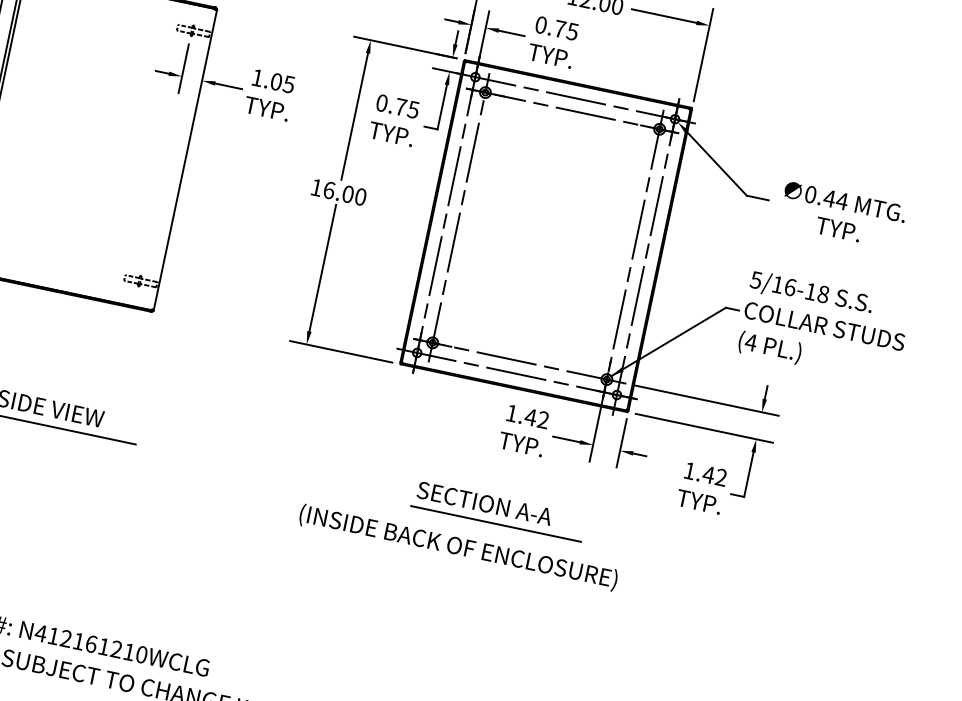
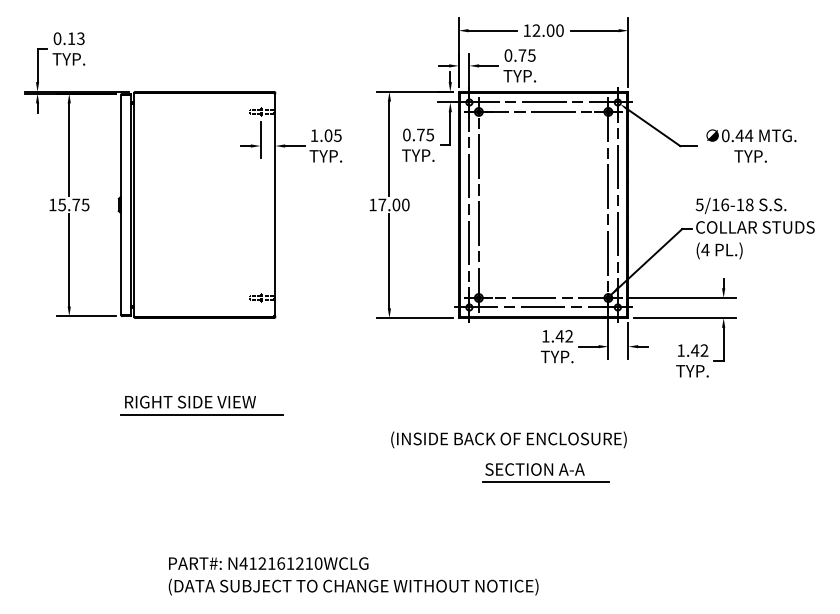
text: (329, 189) -> (382, 204), 16.00 -> 17.00
part: (498, 510) -> (545, 472), moved
text: (458, 547) -> (508, 439), moved

